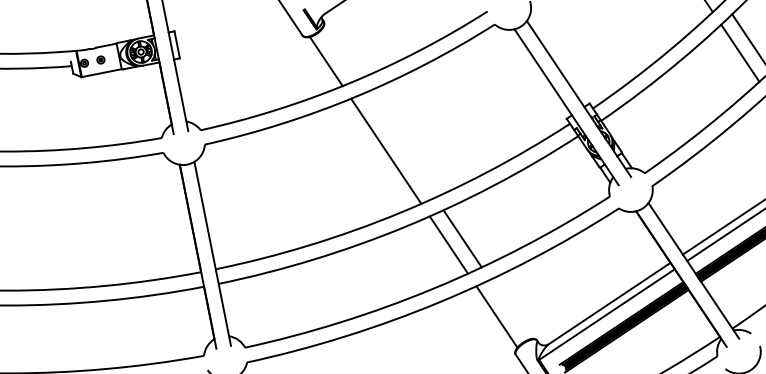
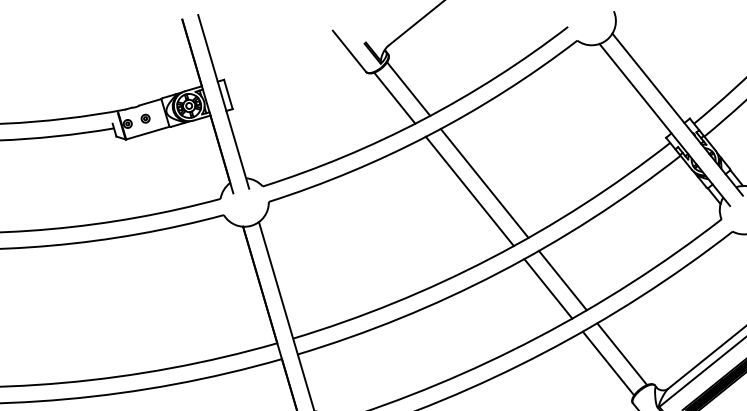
line: (339, 54) -> (408, 89), added
line: (400, 144) -> (484, 182), added
line: (509, 309) -> (621, 354), added

